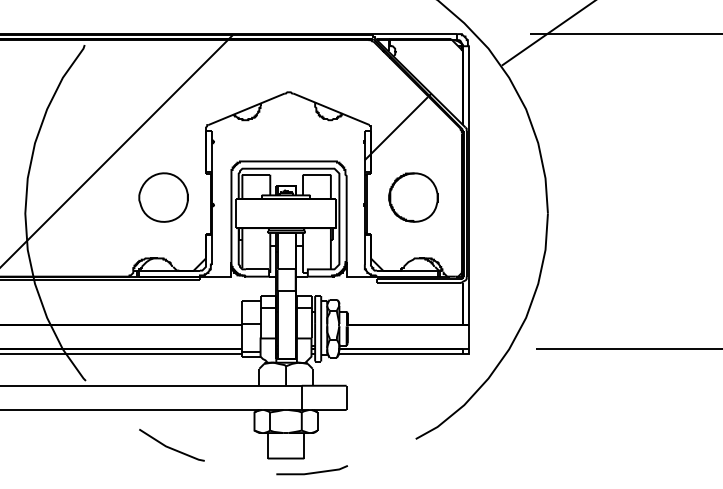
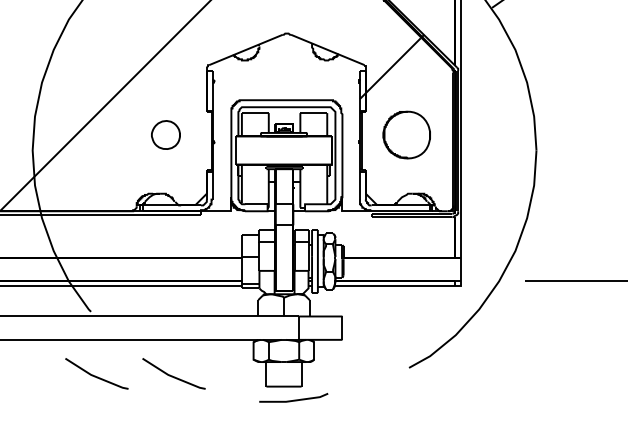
part: (163, 197) -> (165, 134), size x0.6
line: (91, 447) -> (96, 375), added
line: (311, 472) -> (293, 400), moved

